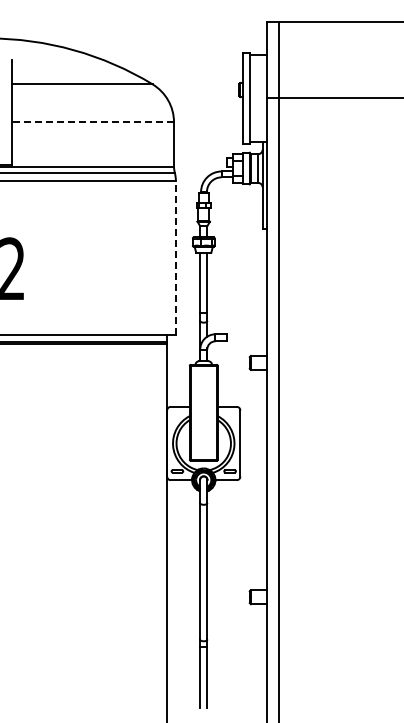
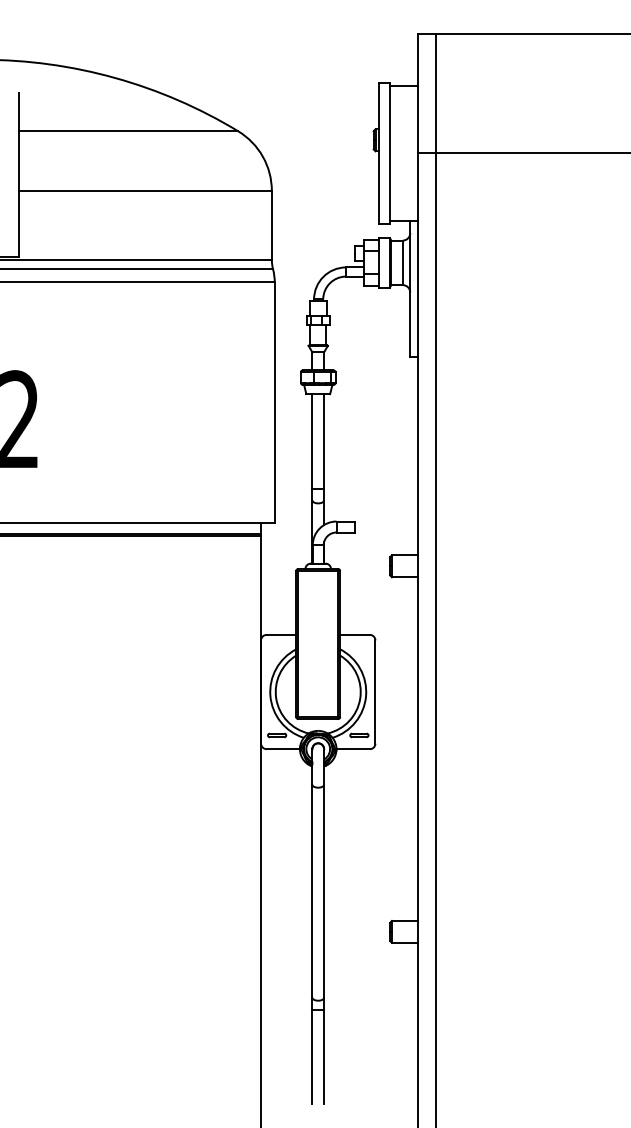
line: (92, 122) -> (144, 190), dashed -> solid
line: (175, 257) -> (274, 401), dashed -> solid

